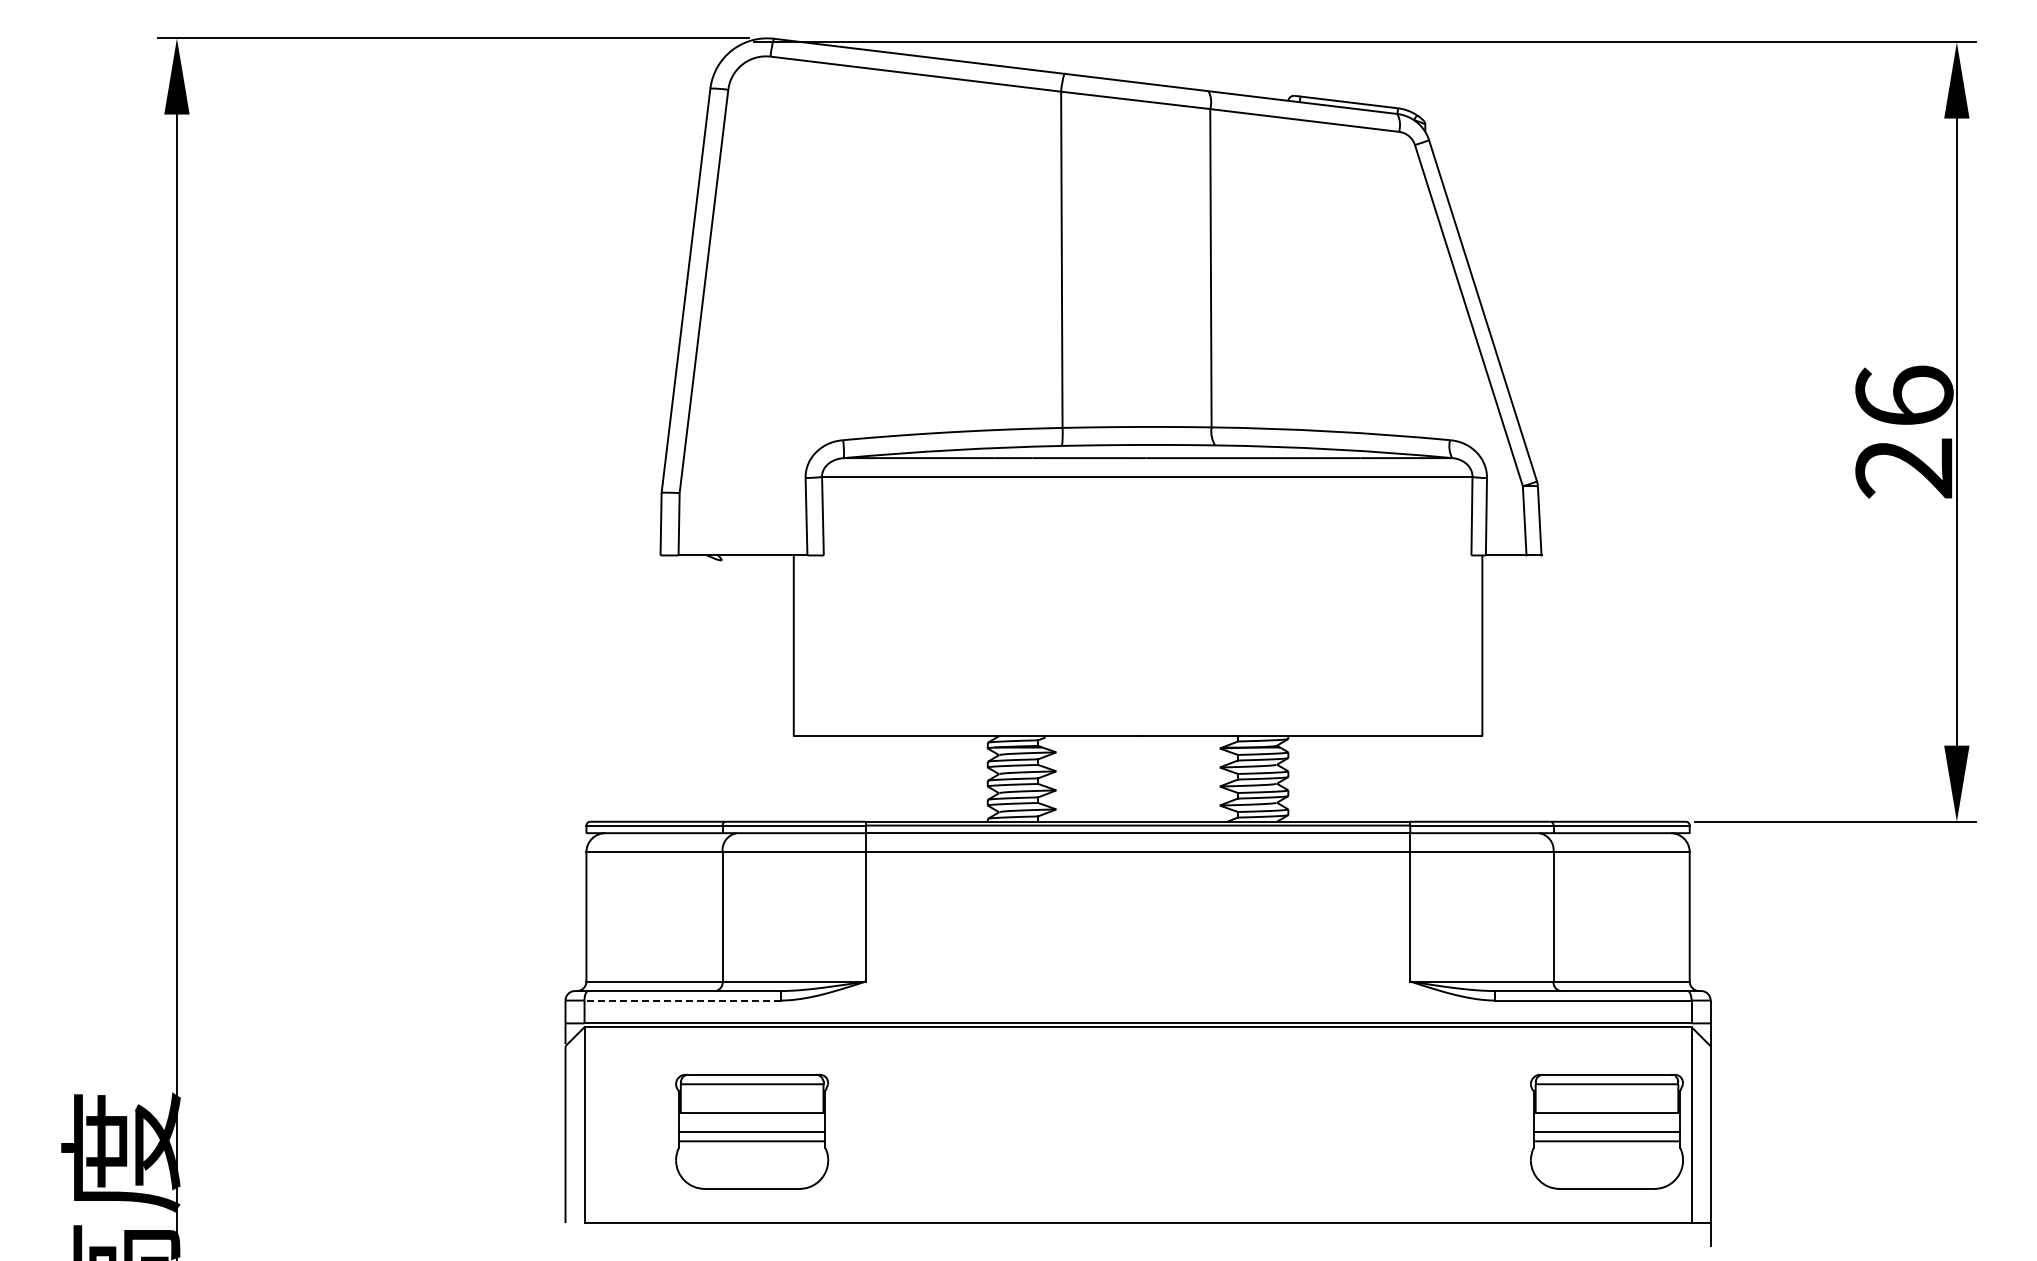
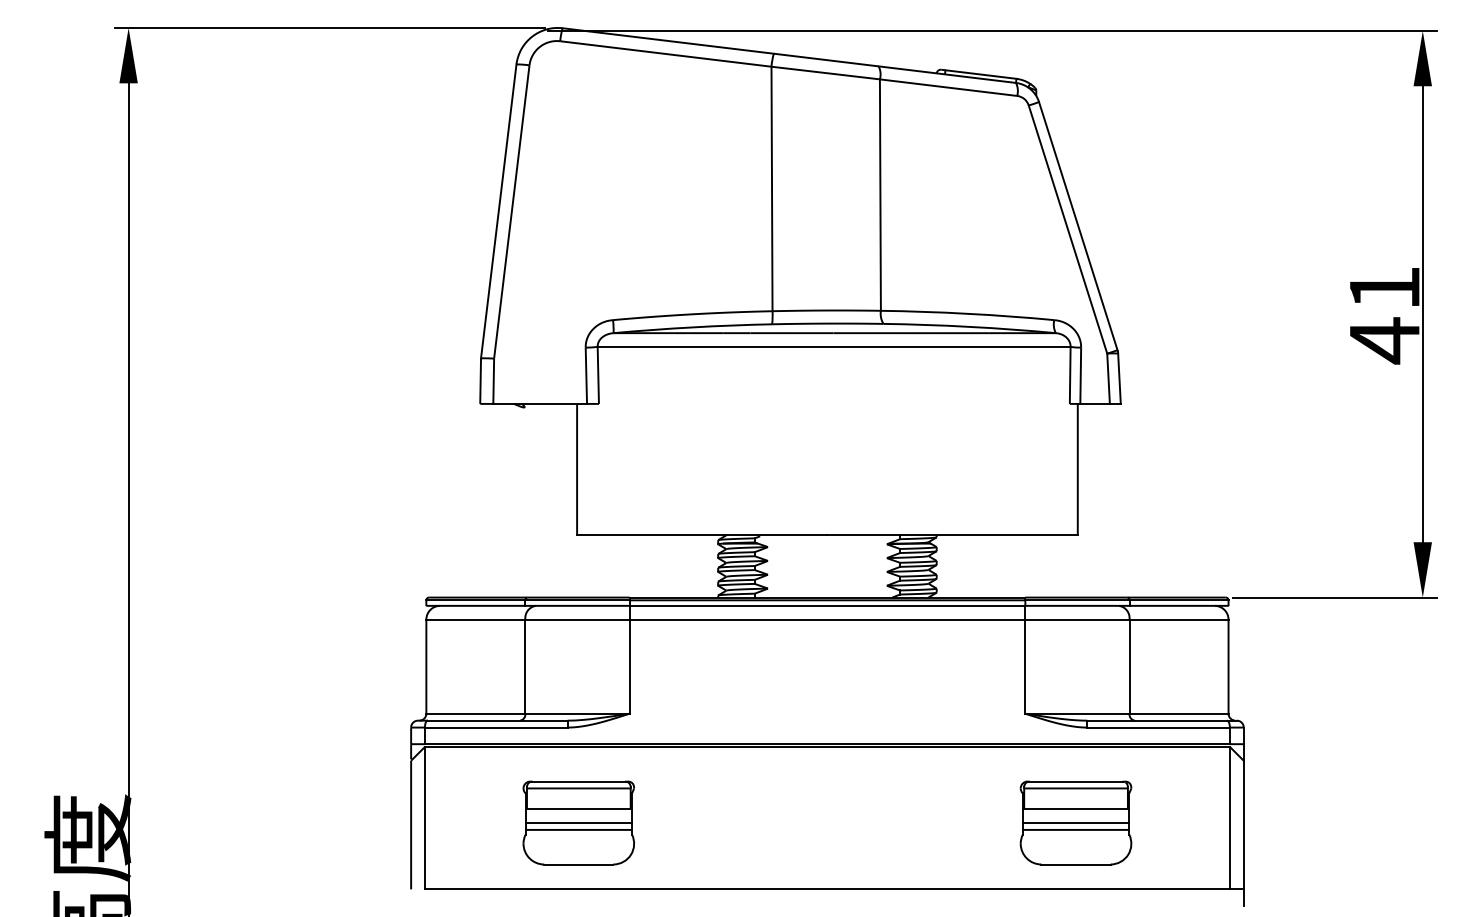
text: (1904, 433) -> (1384, 315), 26 -> 41
line: (682, 1000) -> (496, 727), dashed -> solid
part: (752, 1131) -> (579, 822), moved
part: (1606, 1131) -> (1075, 822), moved

